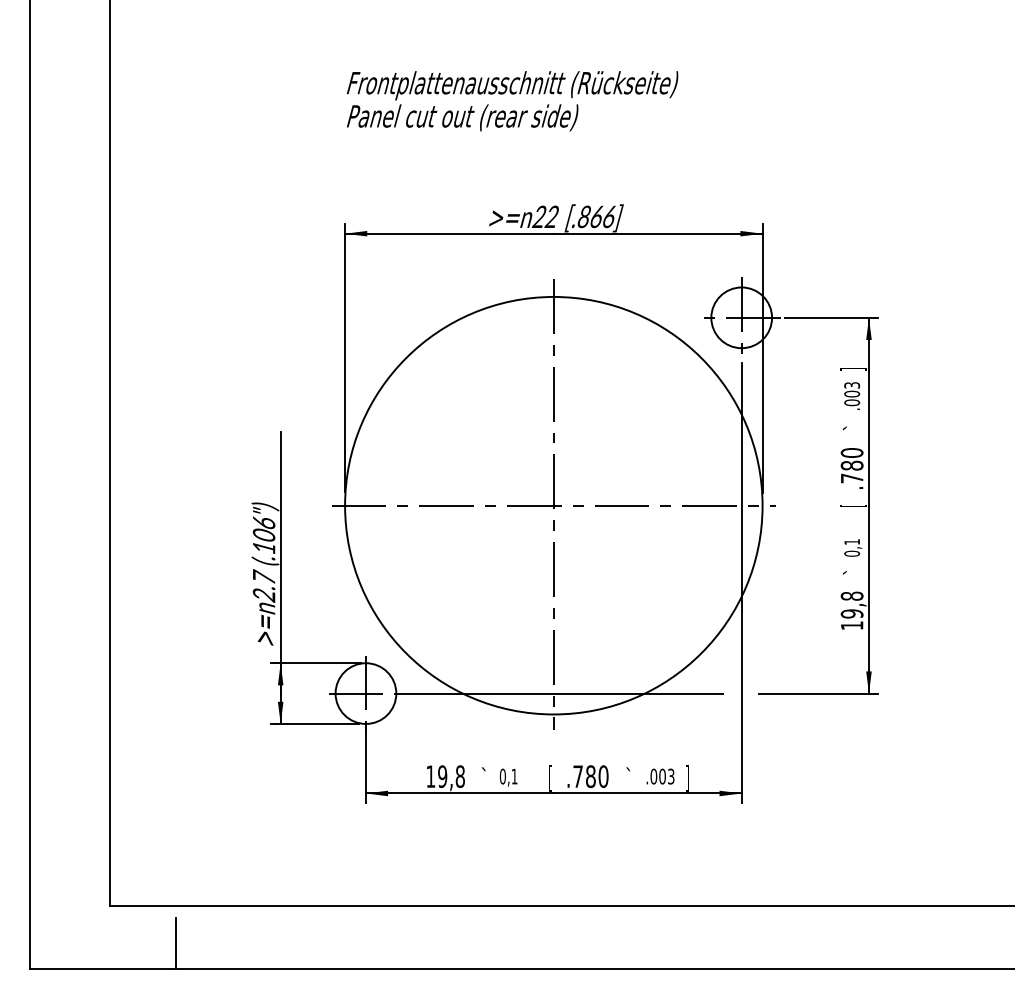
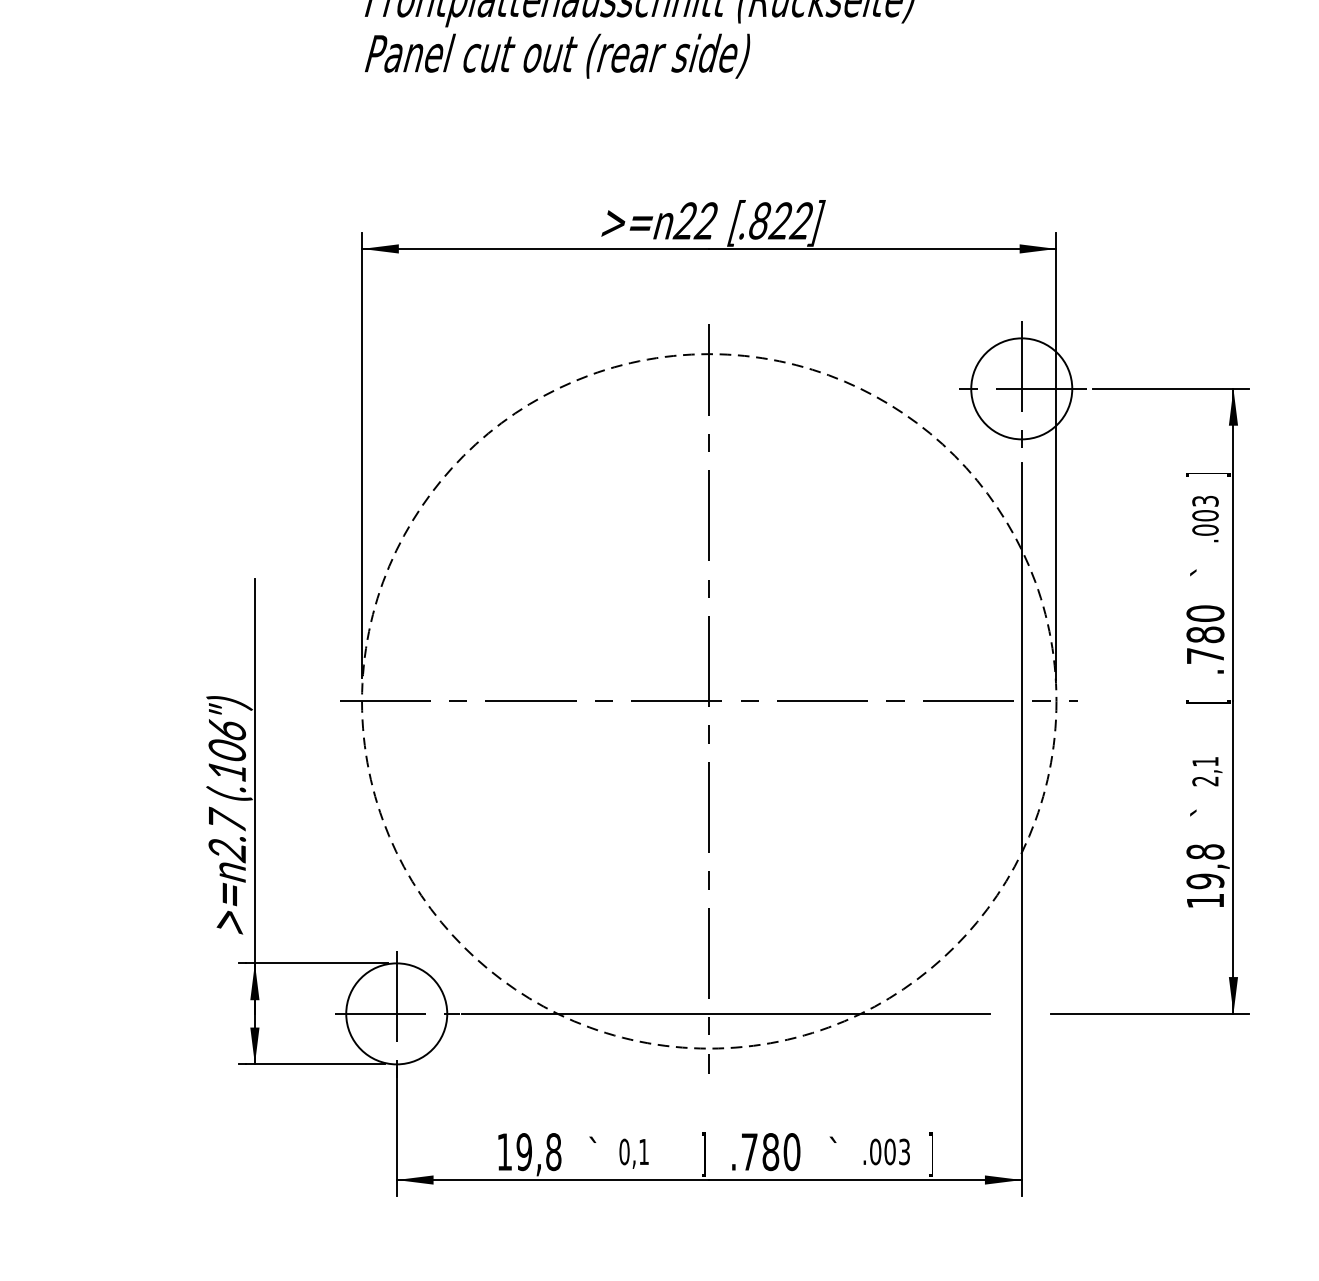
text: (602, 216) -> (790, 220), [.866] -> [.822]
circle: (553, 505) -> (708, 701), solid -> dashed
text: (852, 553) -> (1206, 780), 0,1 -> 2,1
text: (550, 778) -> (703, 1155), [ -> ]

